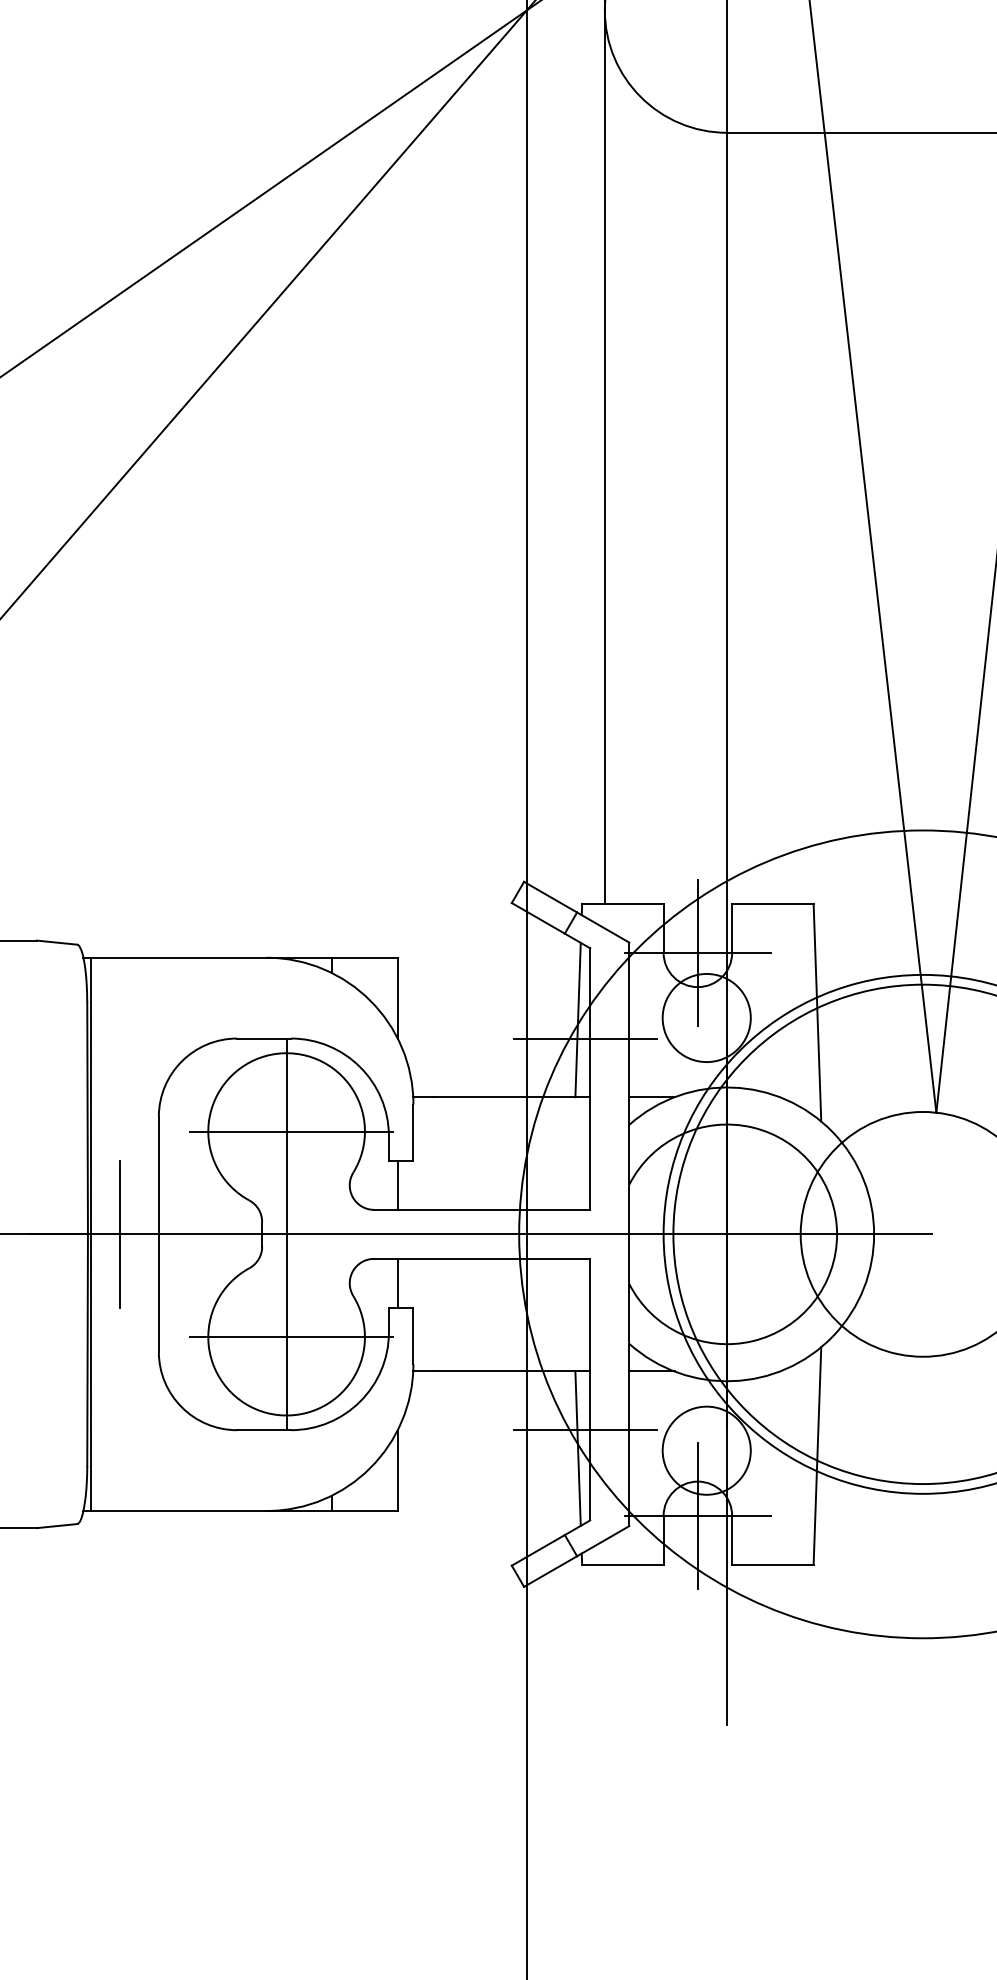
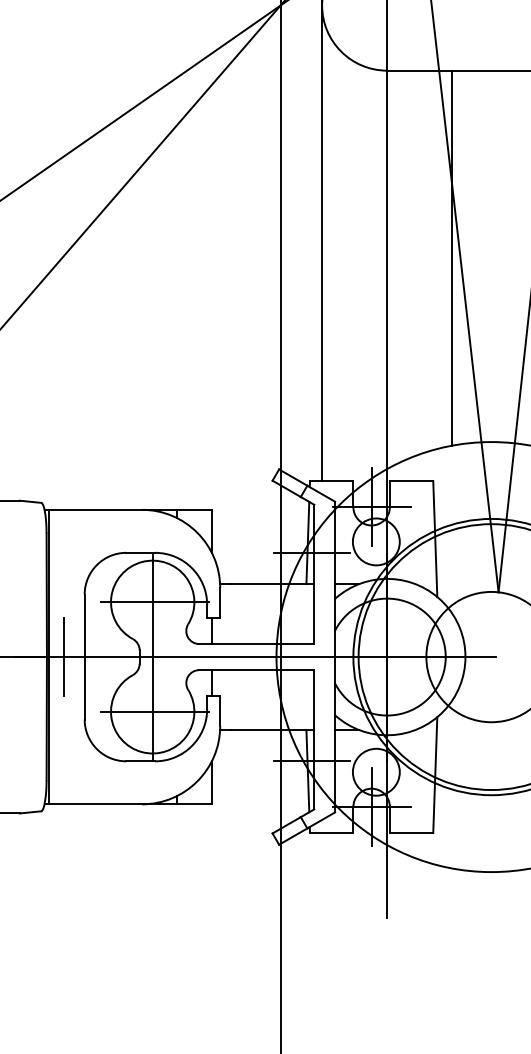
line: (849, 483) -> (452, 257), added

